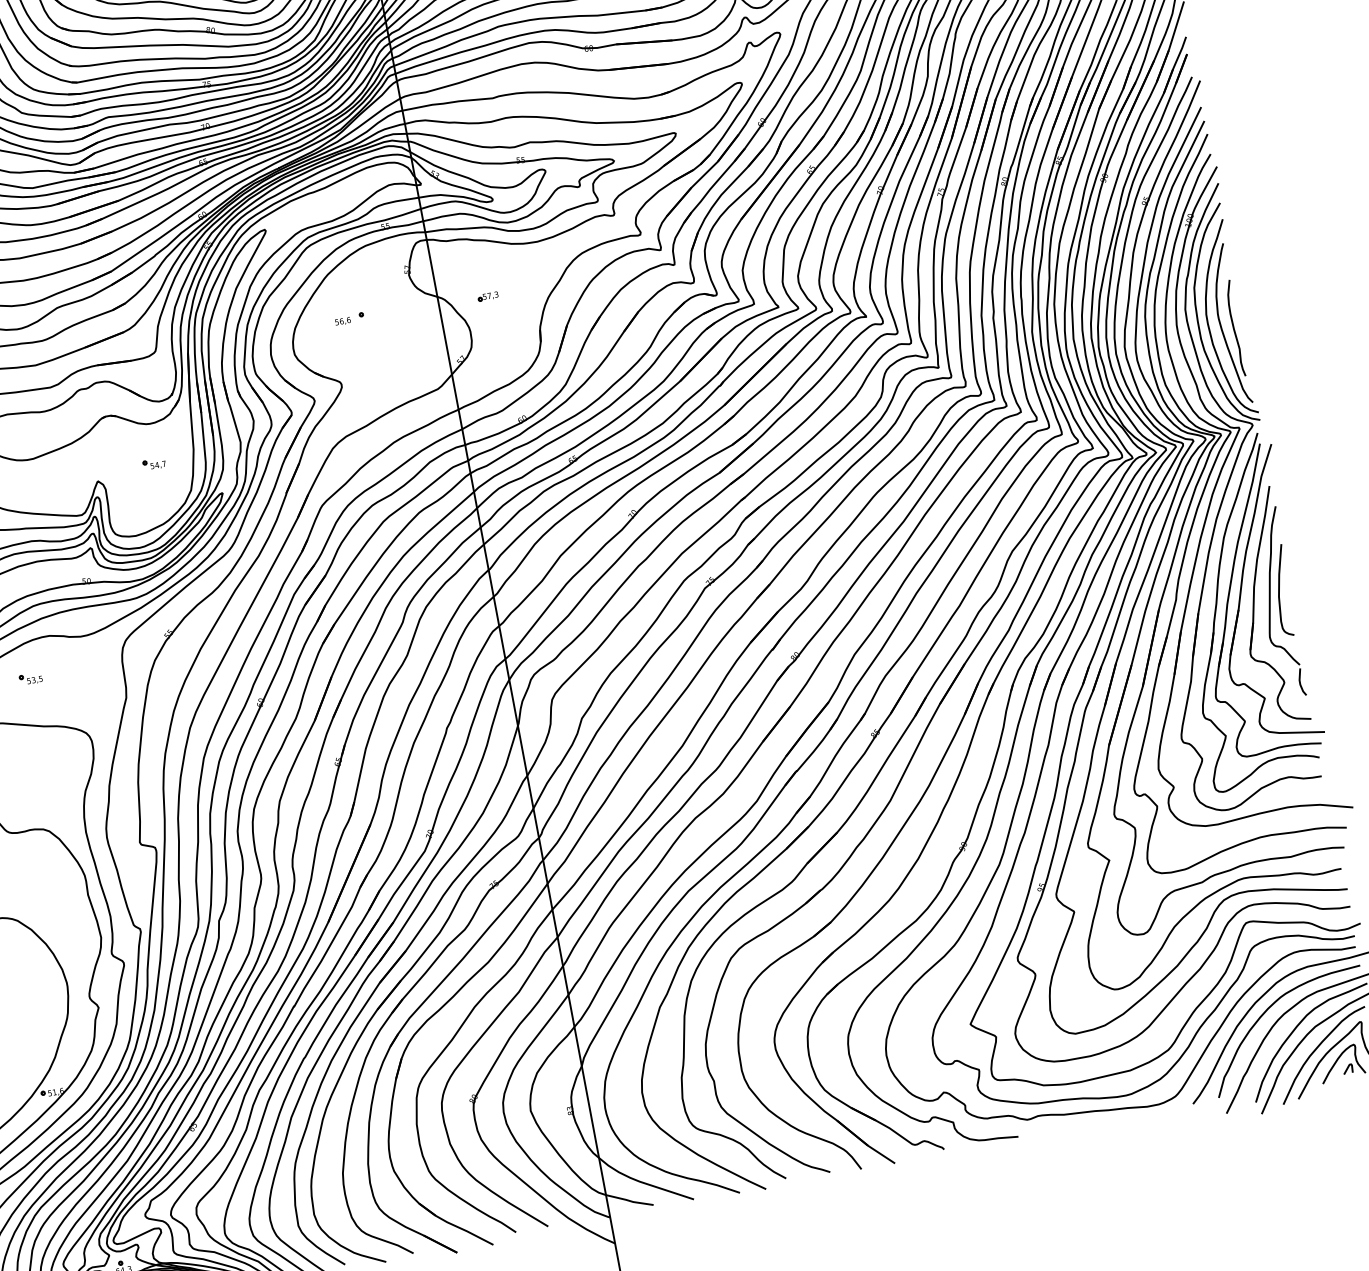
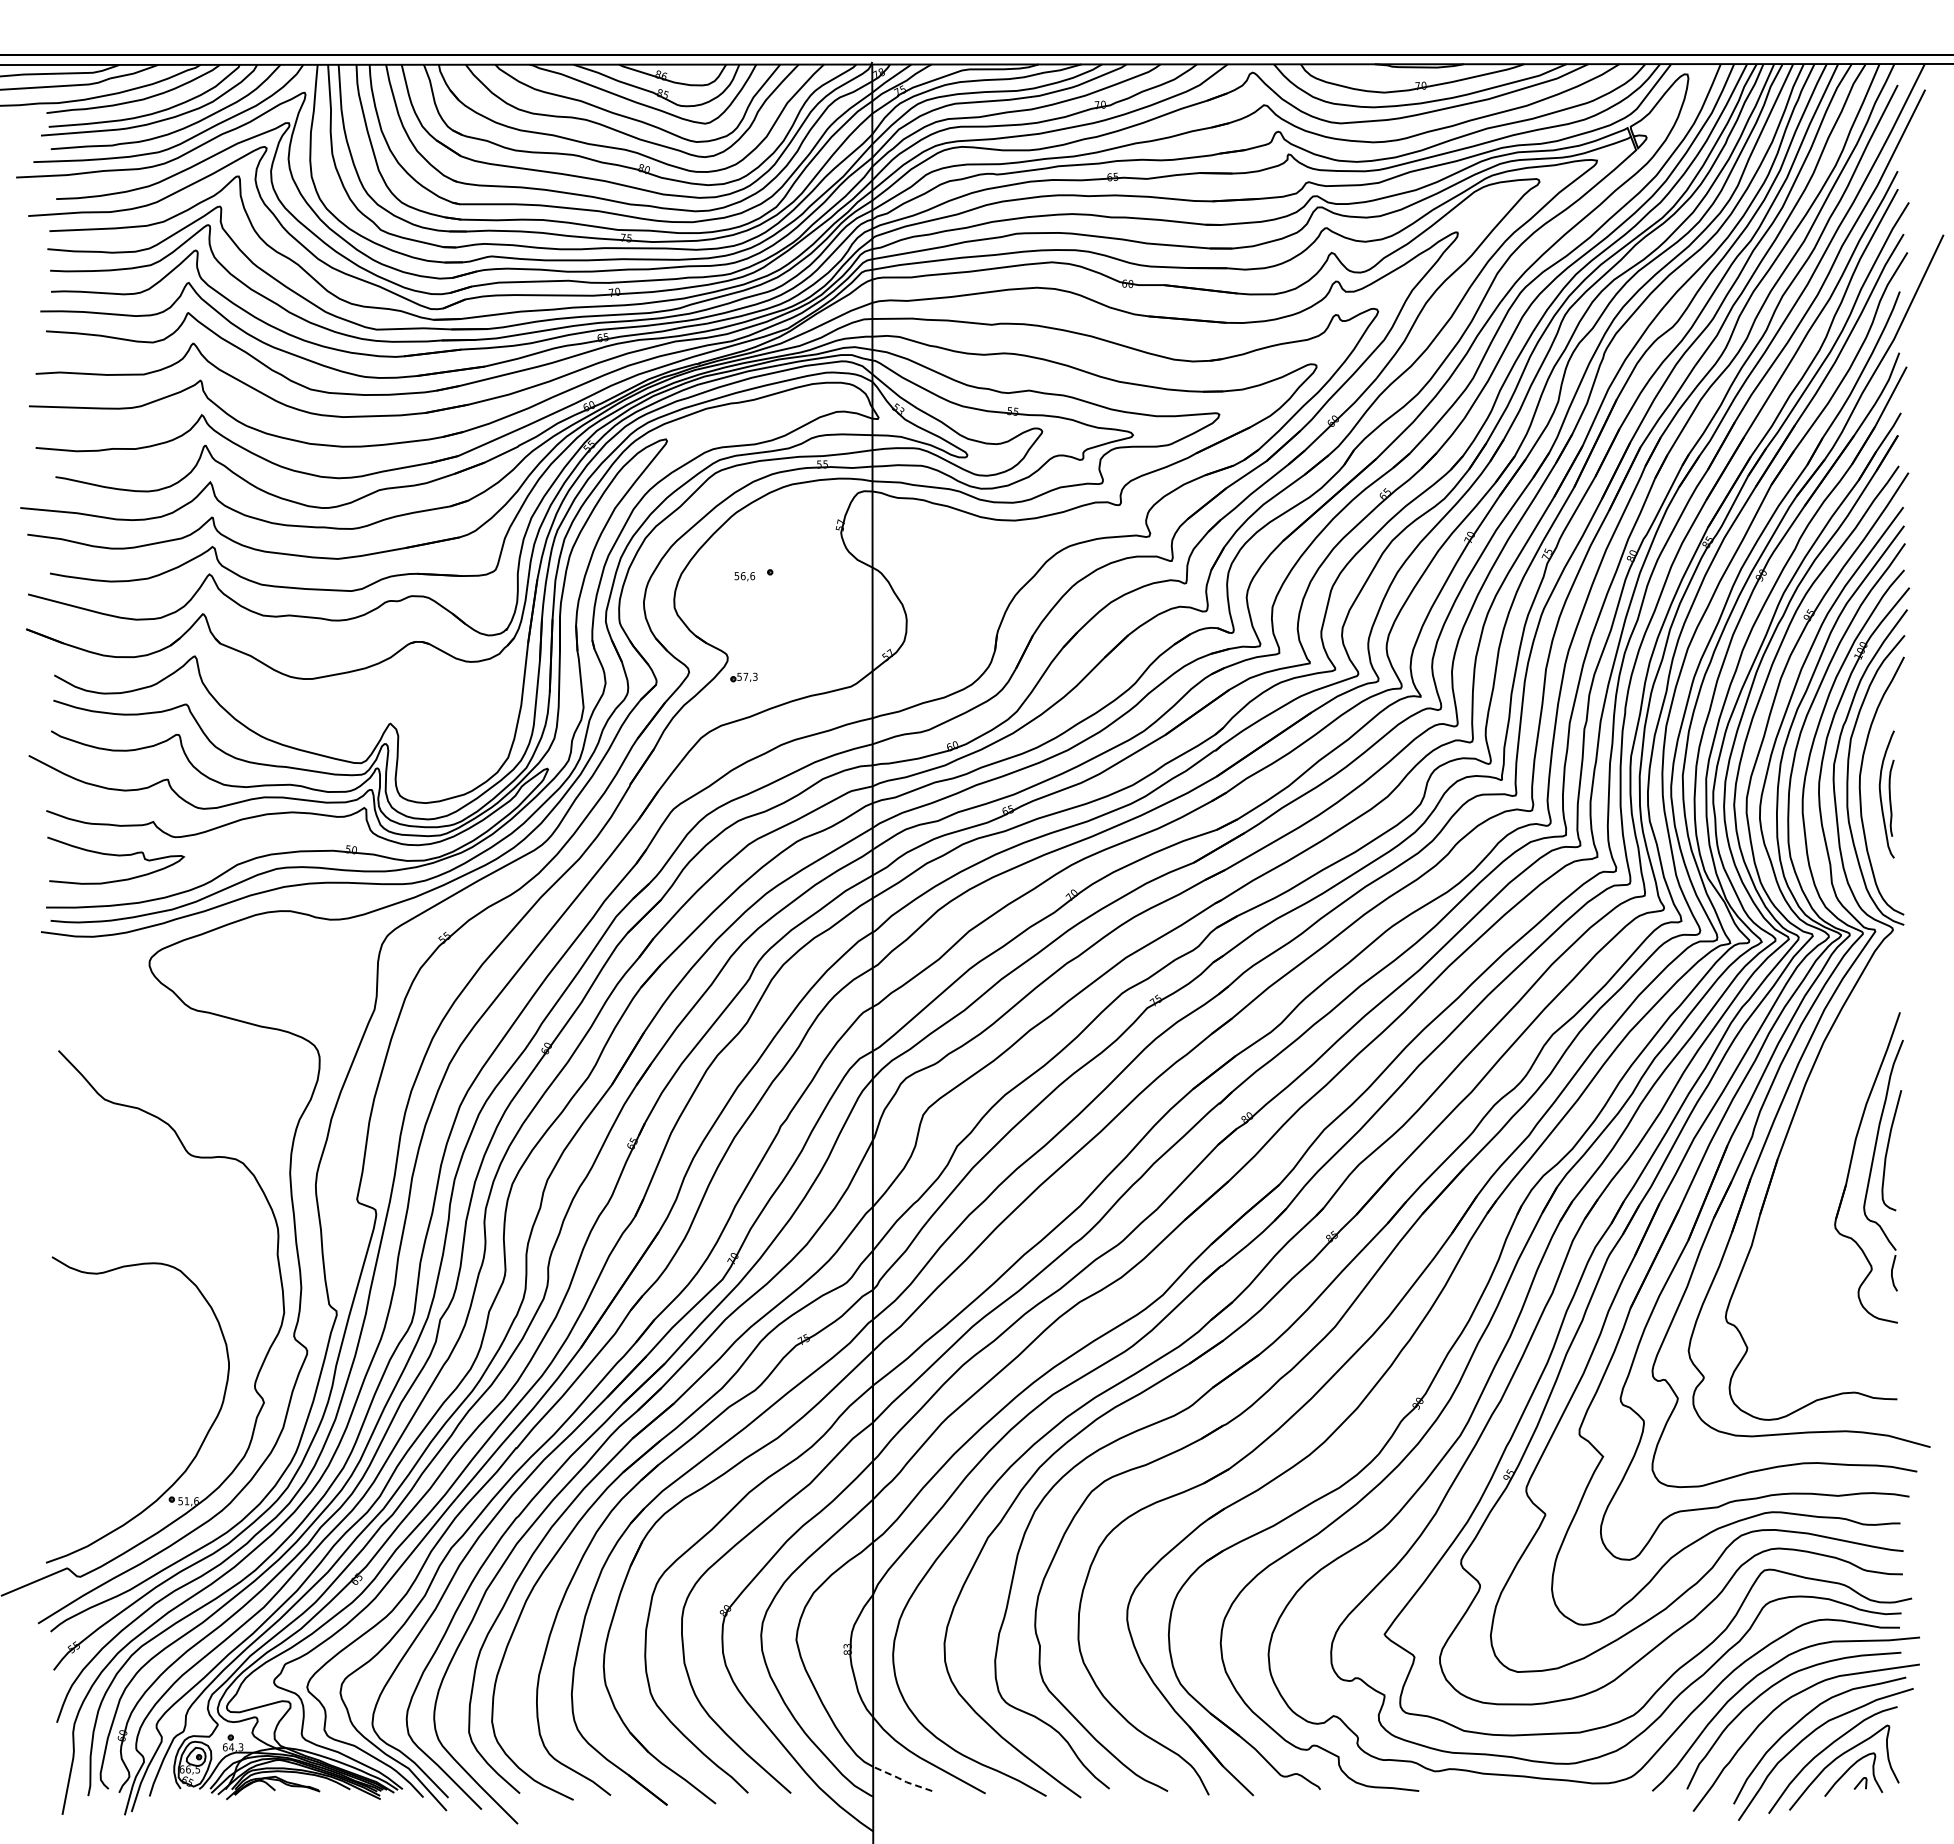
part: (487, 296) -> (743, 677), moved
part: (1228, 324) -> (1886, 794), size x0.6
part: (154, 464) -> (467, 715), removed
part: (1242, 612) -> (1834, 1168), removed
part: (30, 679) -> (255, 962), removed
line: (629, 1201) -> (902, 1780), solid -> dashed

